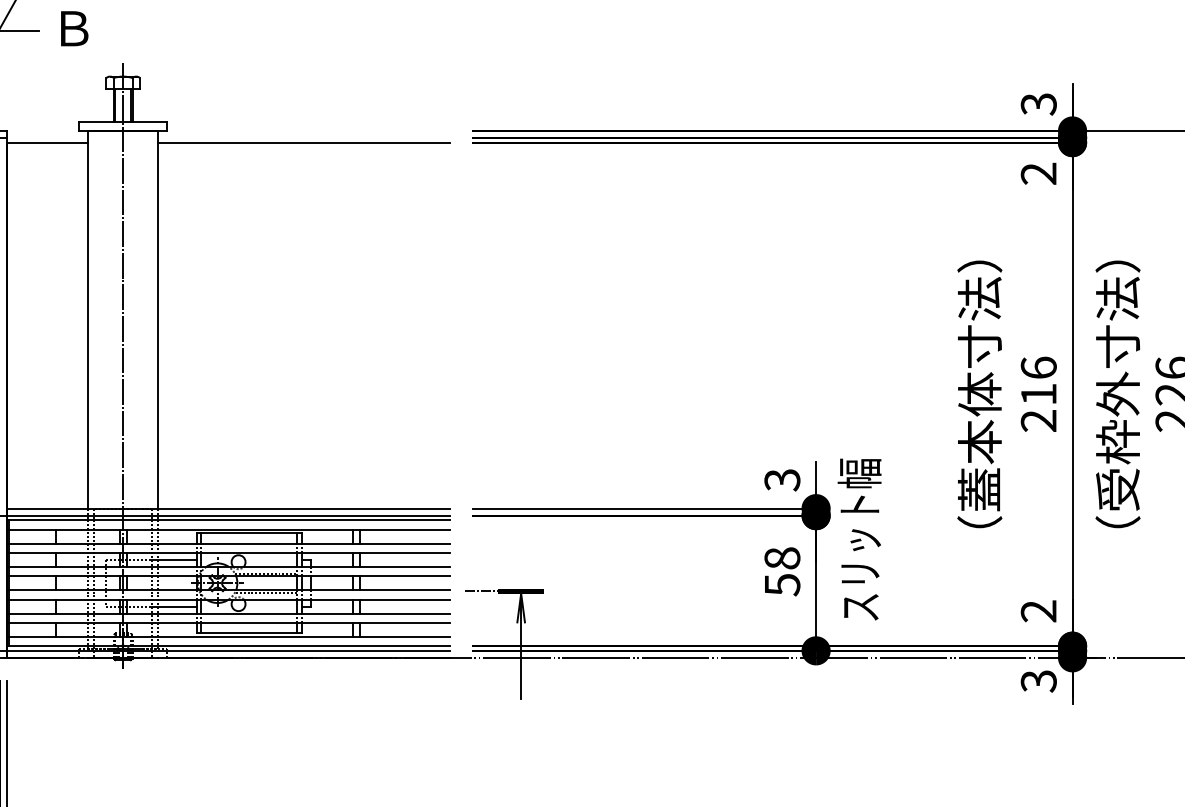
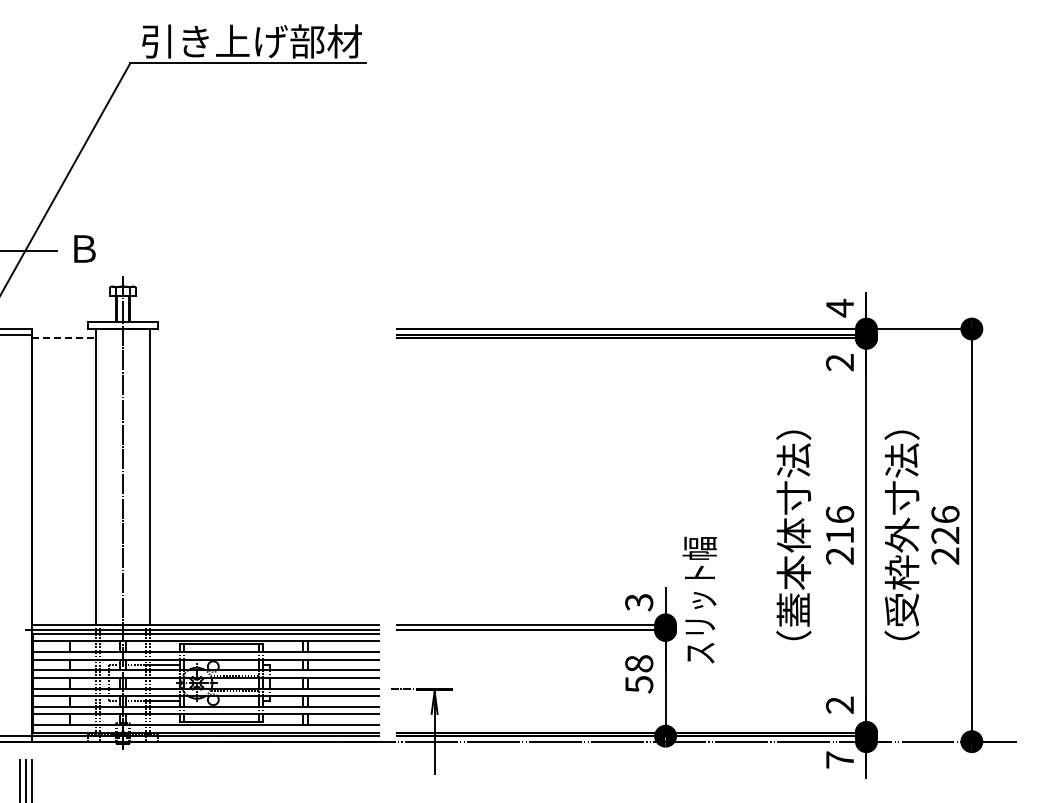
text: (1039, 103) -> (840, 307), 3 -> 4
line: (47, 143) -> (63, 338), solid -> dashed
line: (303, 143) -> (264, 338), removed
text: (859, 538) -> (699, 599), moved
text: (1039, 680) -> (840, 759), 3 -> 7

